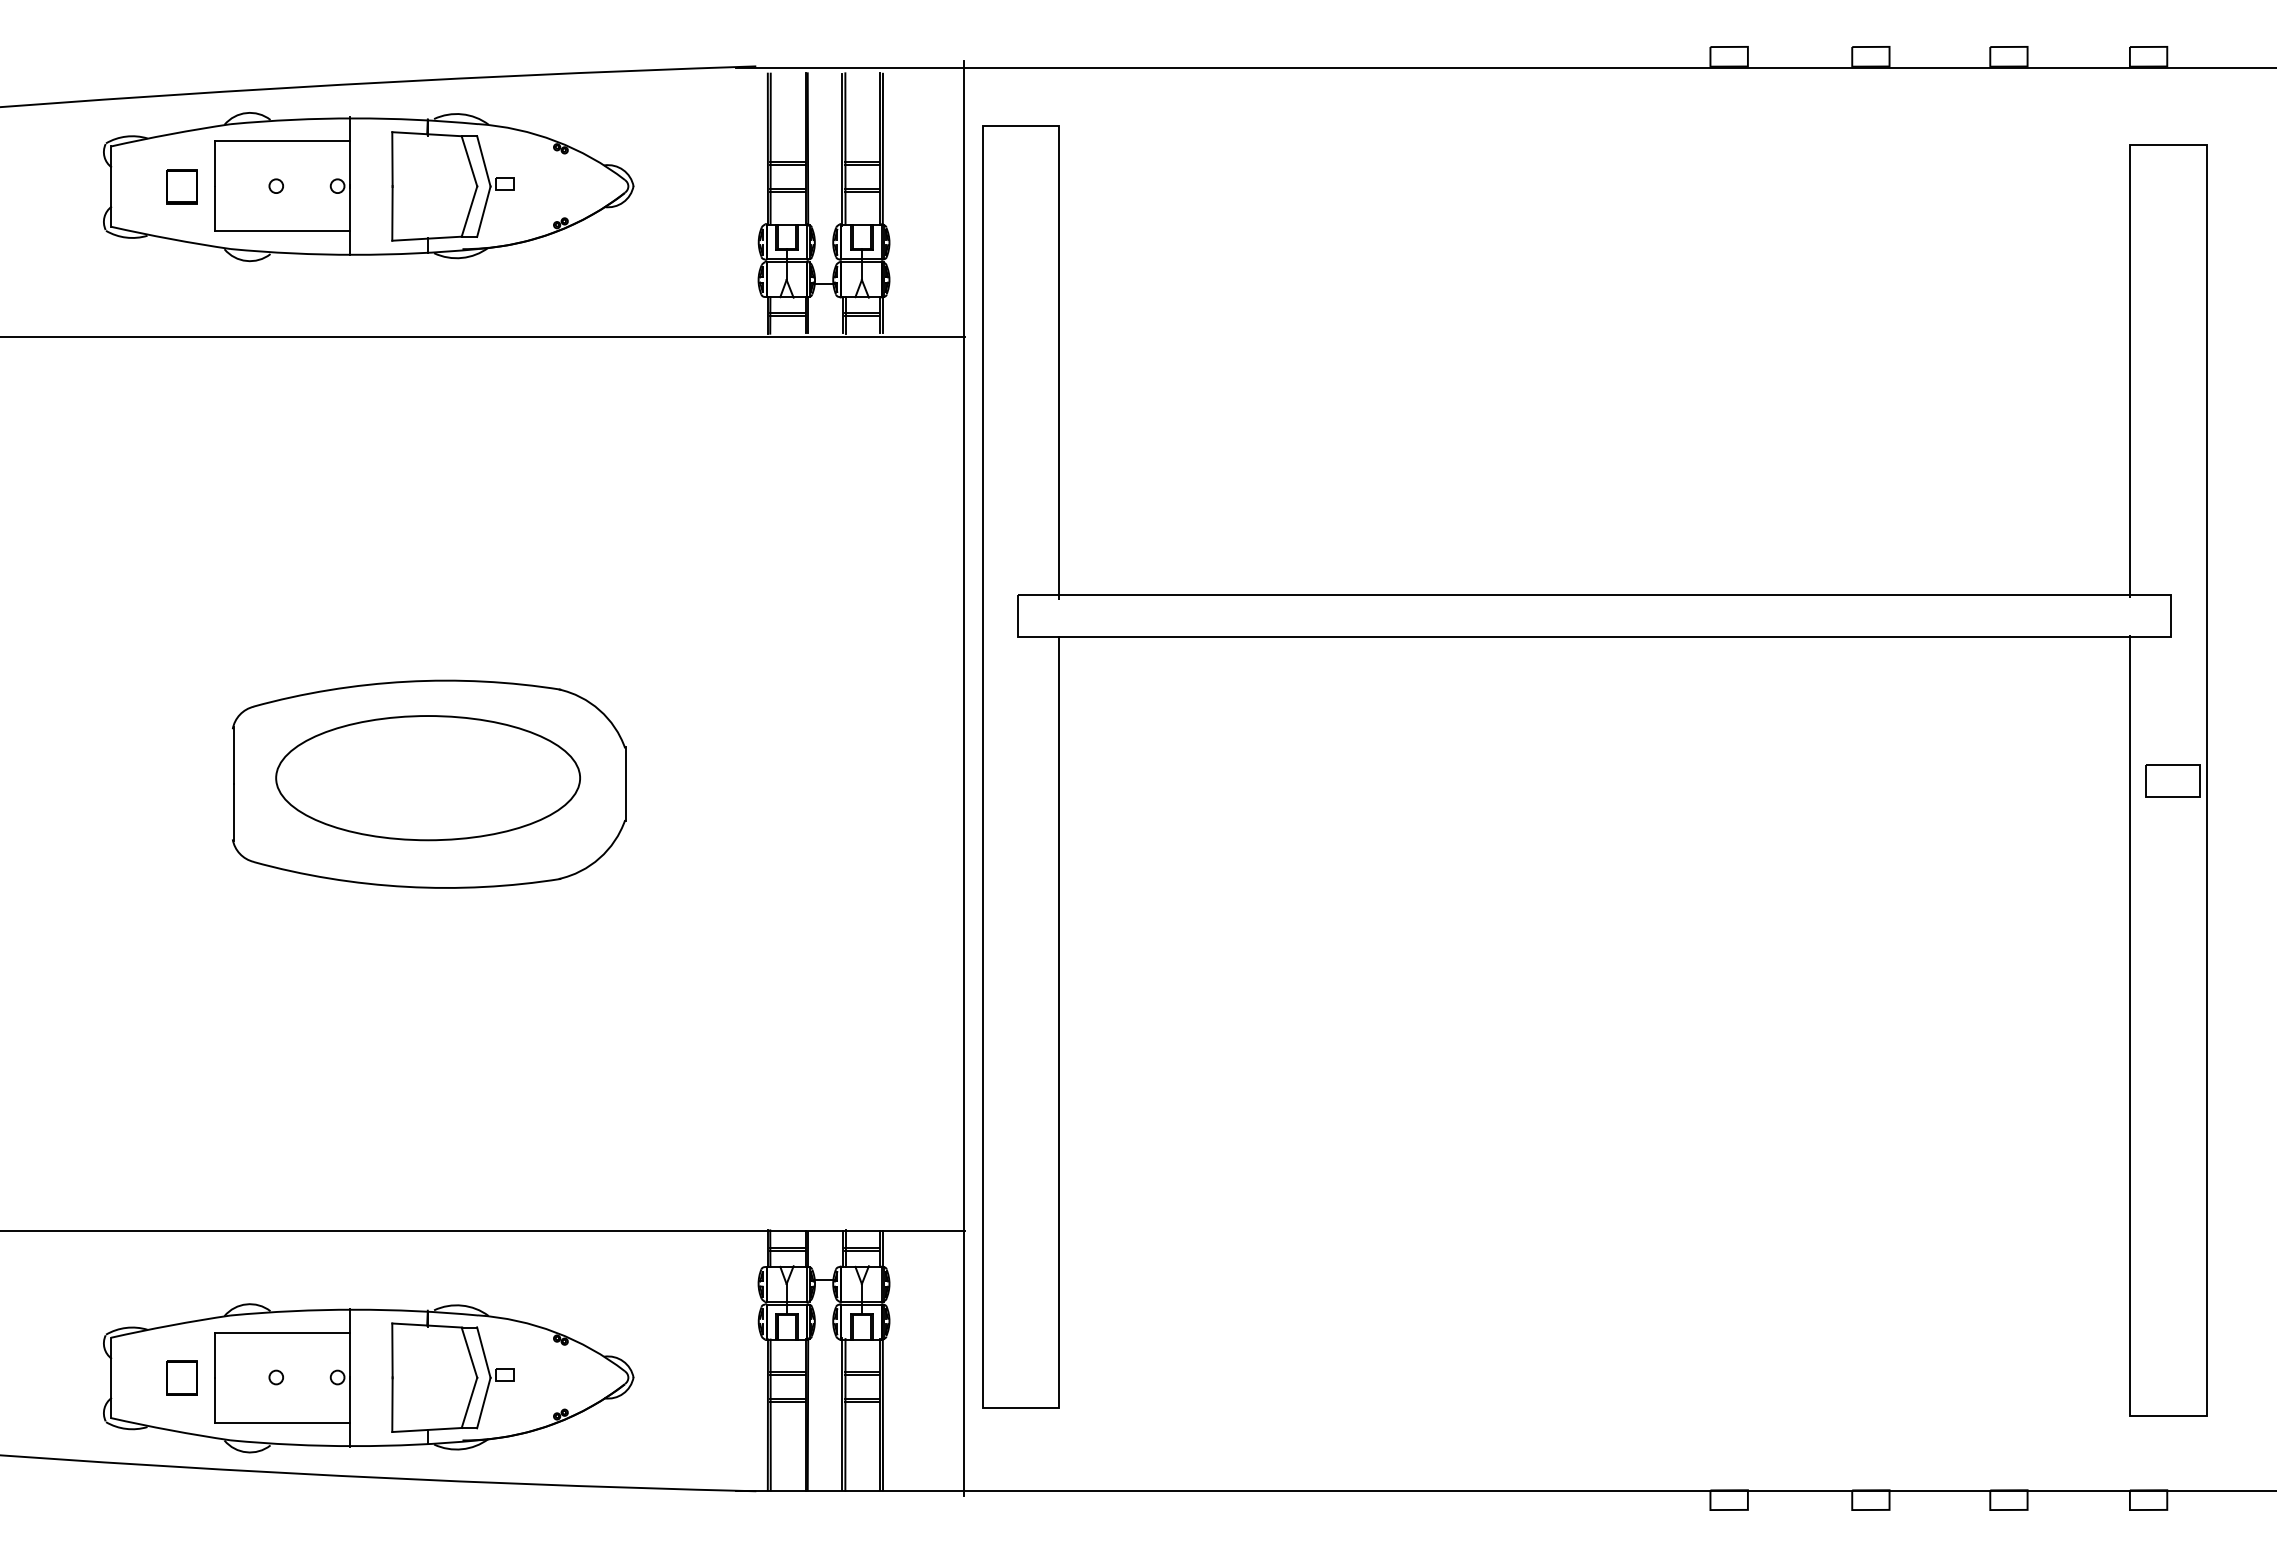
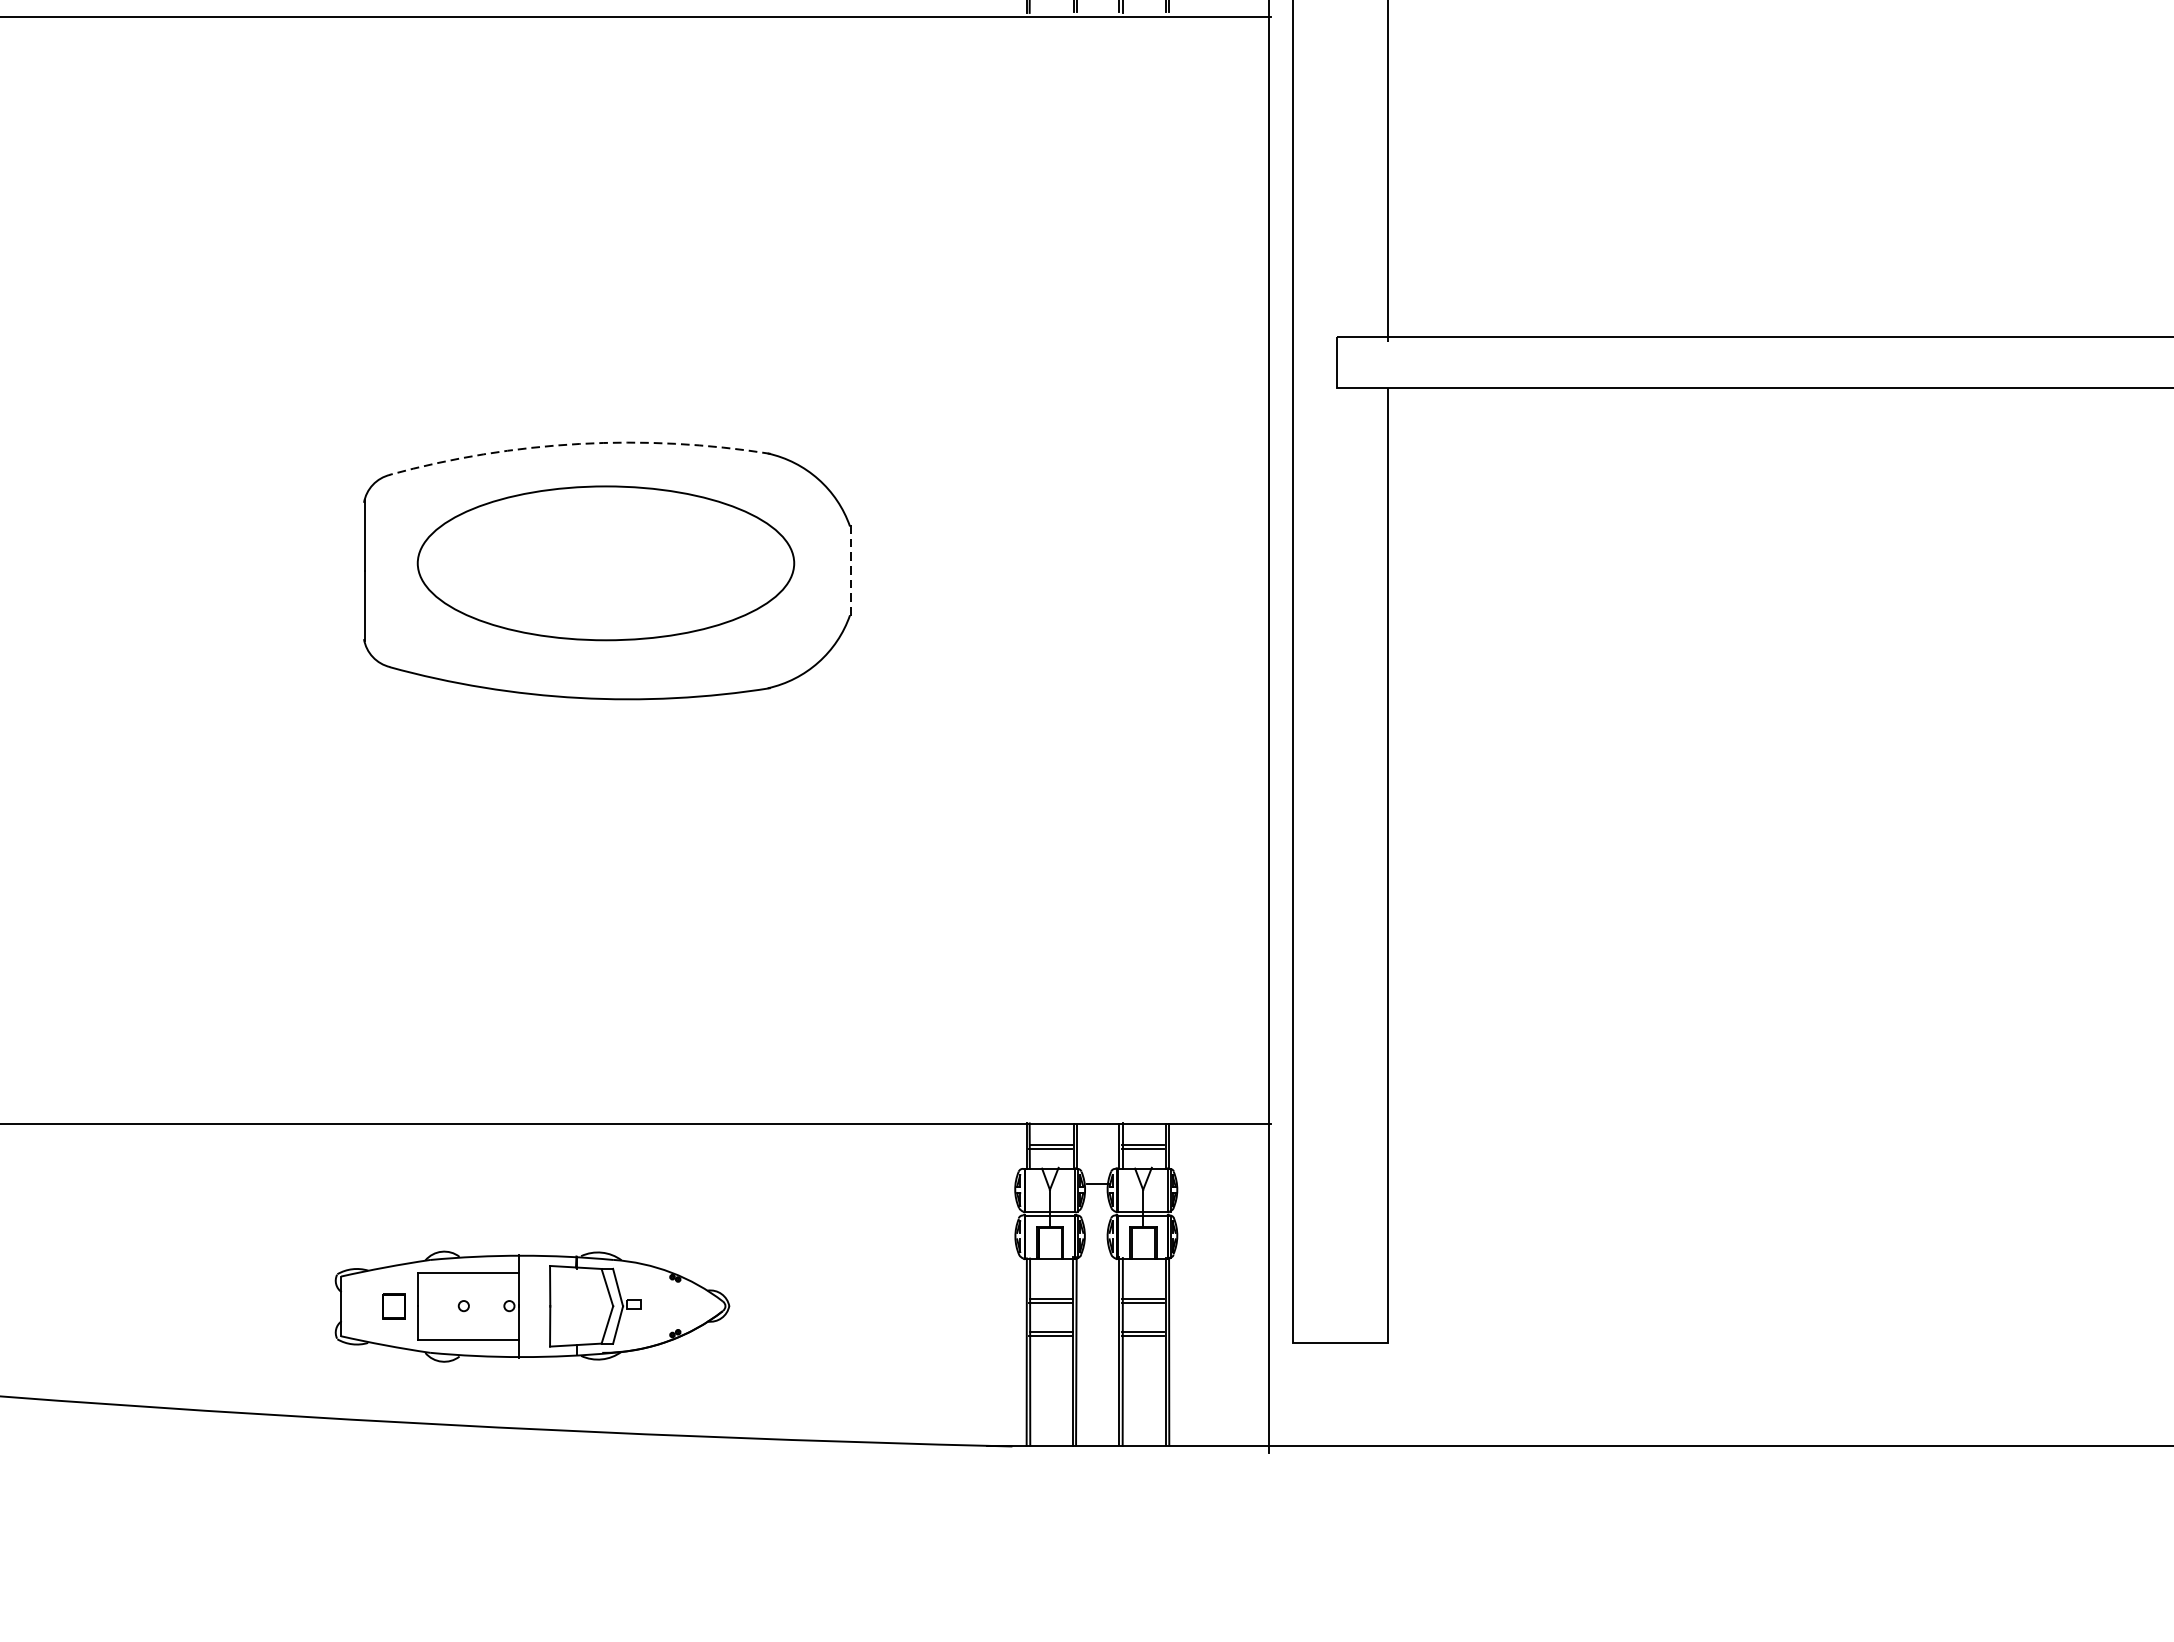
arc: (406, 681) -> (579, 443), solid -> dashed
line: (625, 784) -> (850, 571), solid -> dashed
part: (368, 1378) -> (532, 1306), size x0.6

